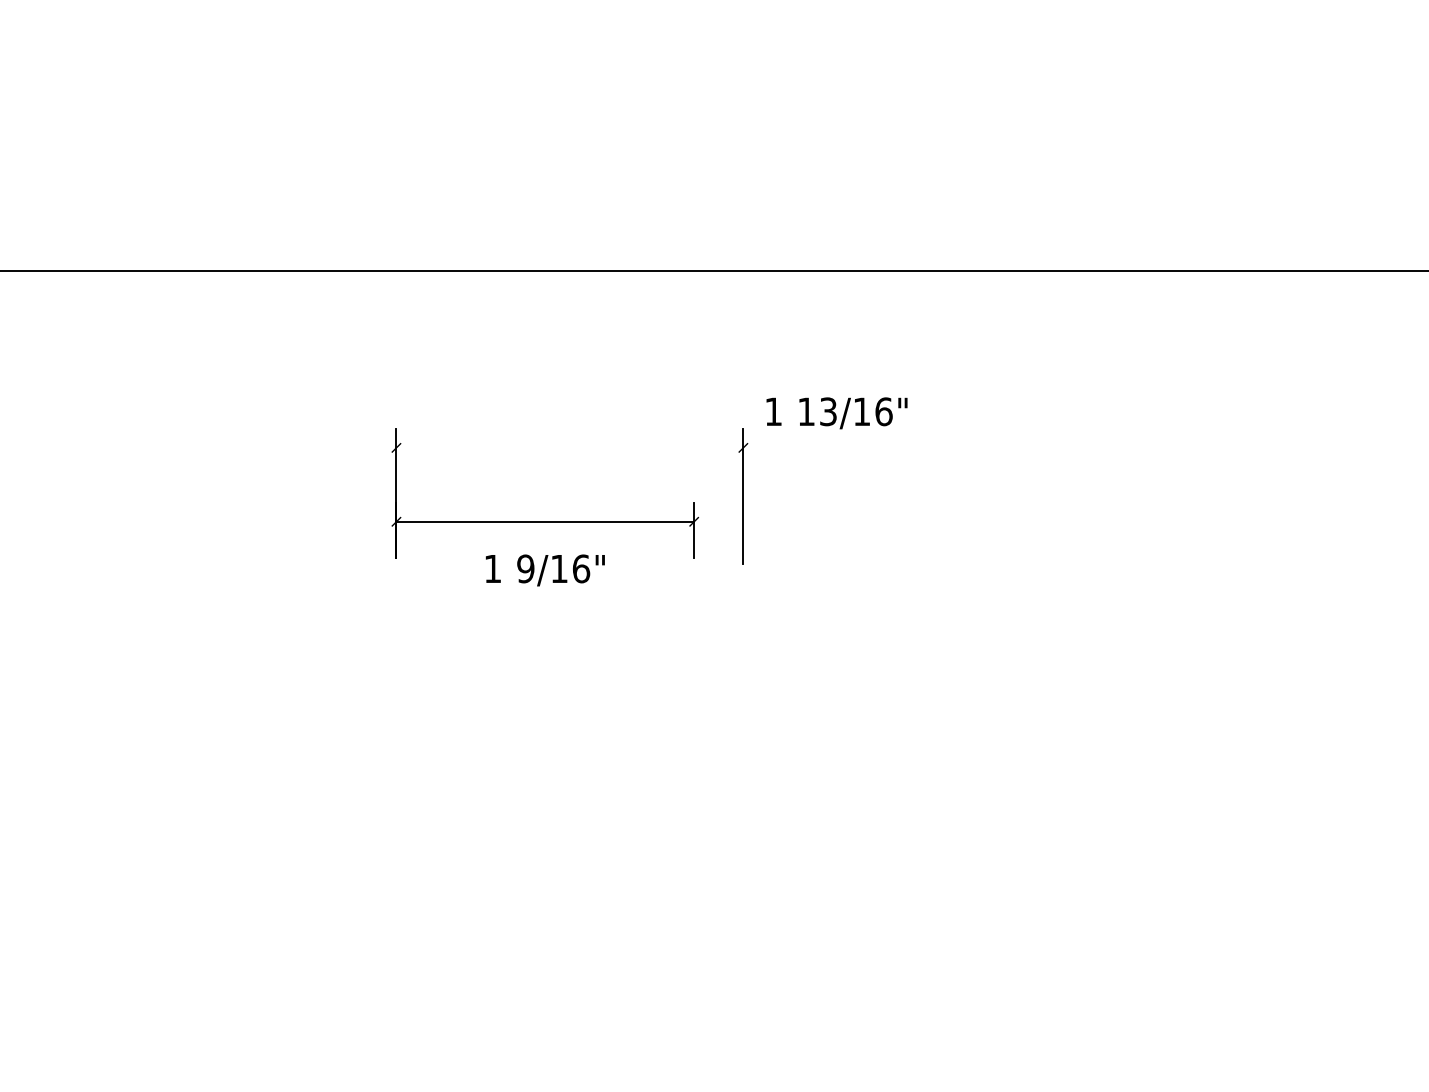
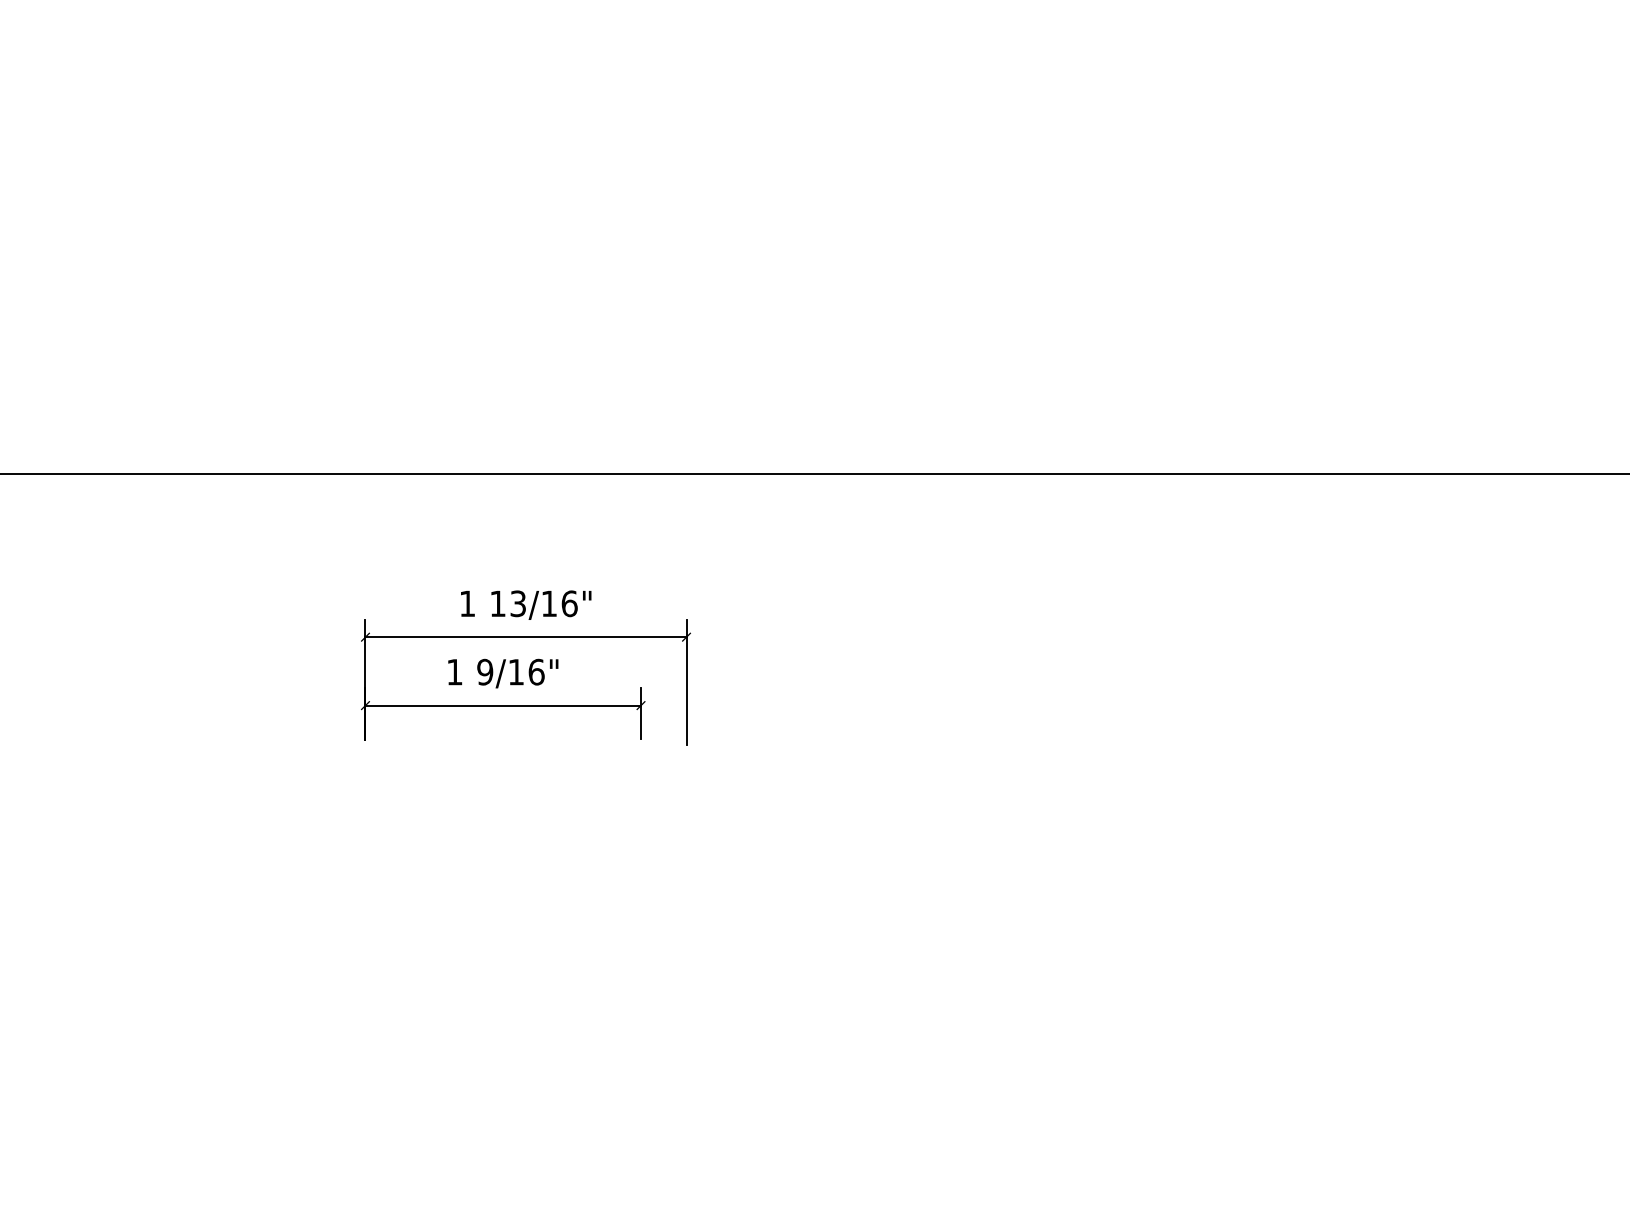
text: (837, 412) -> (526, 604), moved
line: (569, 448) -> (525, 637), added
text: (545, 570) -> (503, 673), moved

